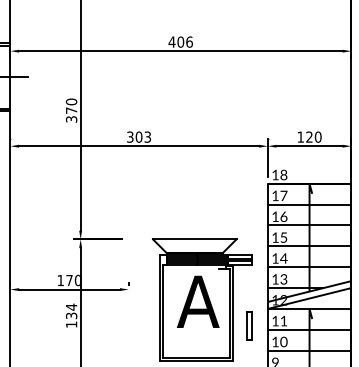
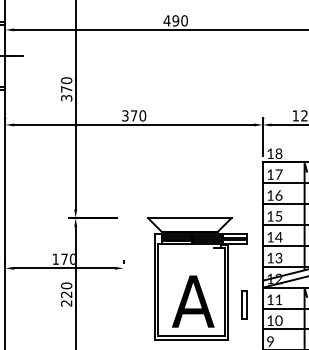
text: (184, 41) -> (179, 20), 406 -> 490
text: (143, 136) -> (138, 115), 303 -> 370
text: (198, 301) -> (193, 301), moved
text: (71, 315) -> (66, 294), 134 -> 220

